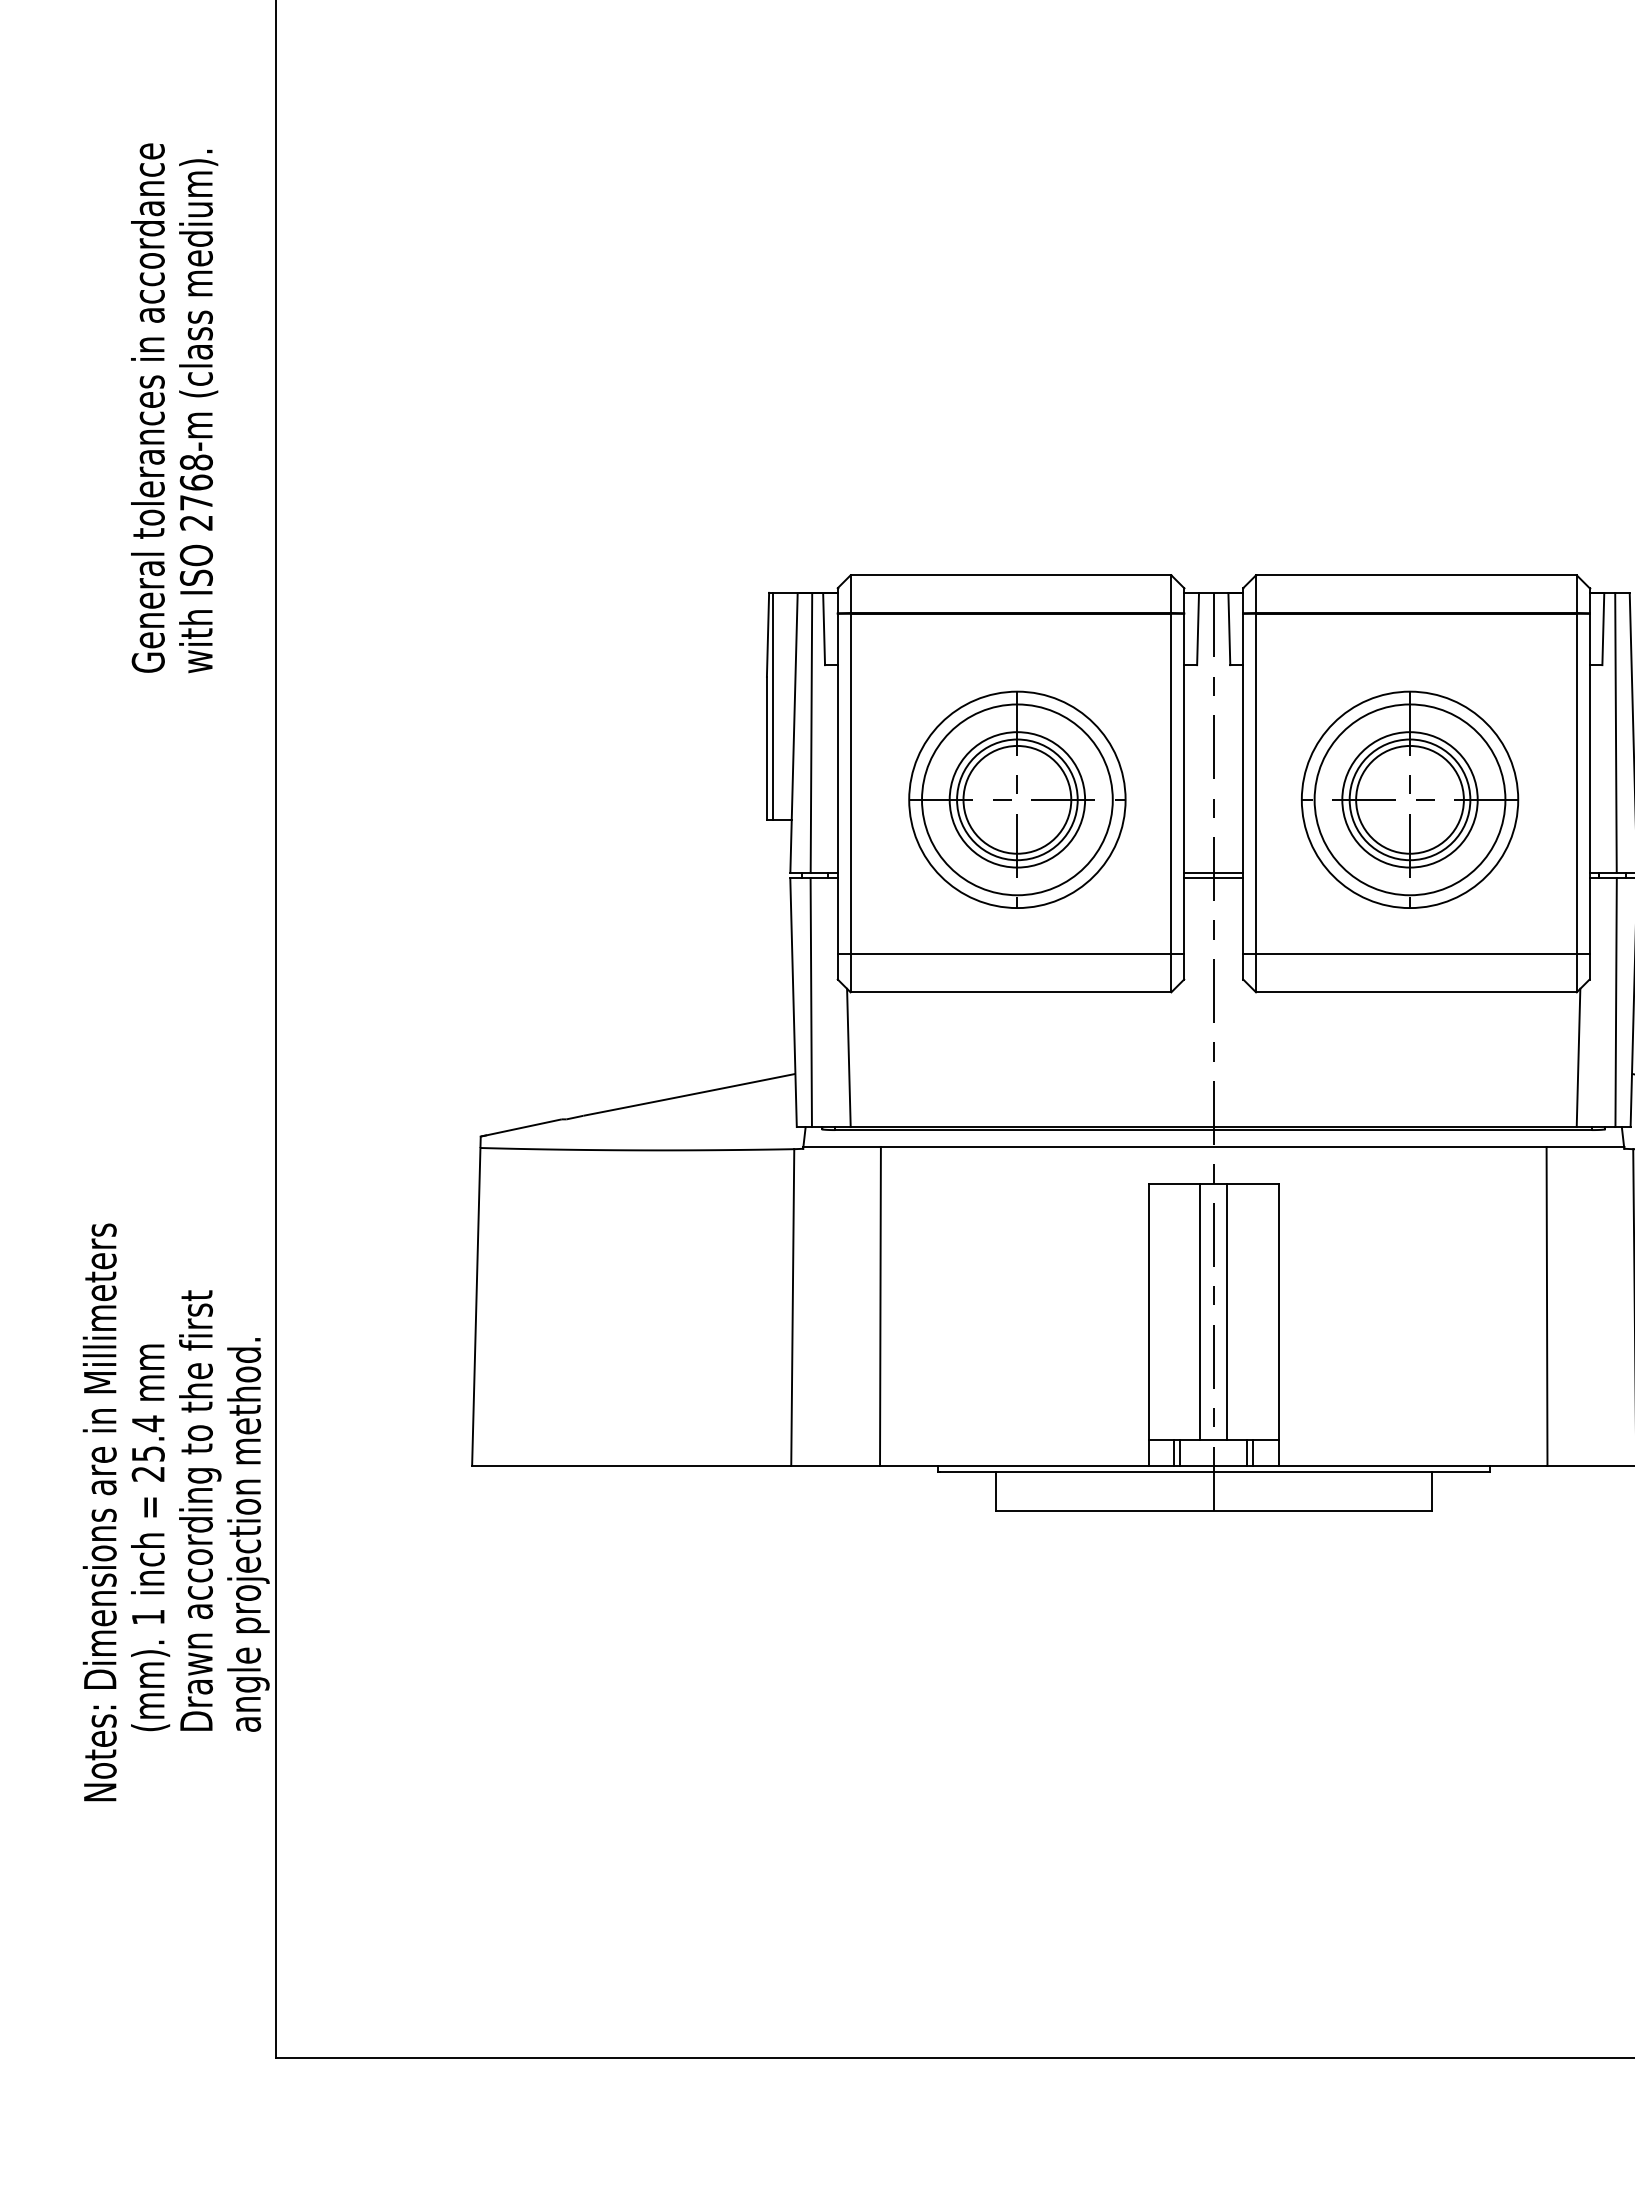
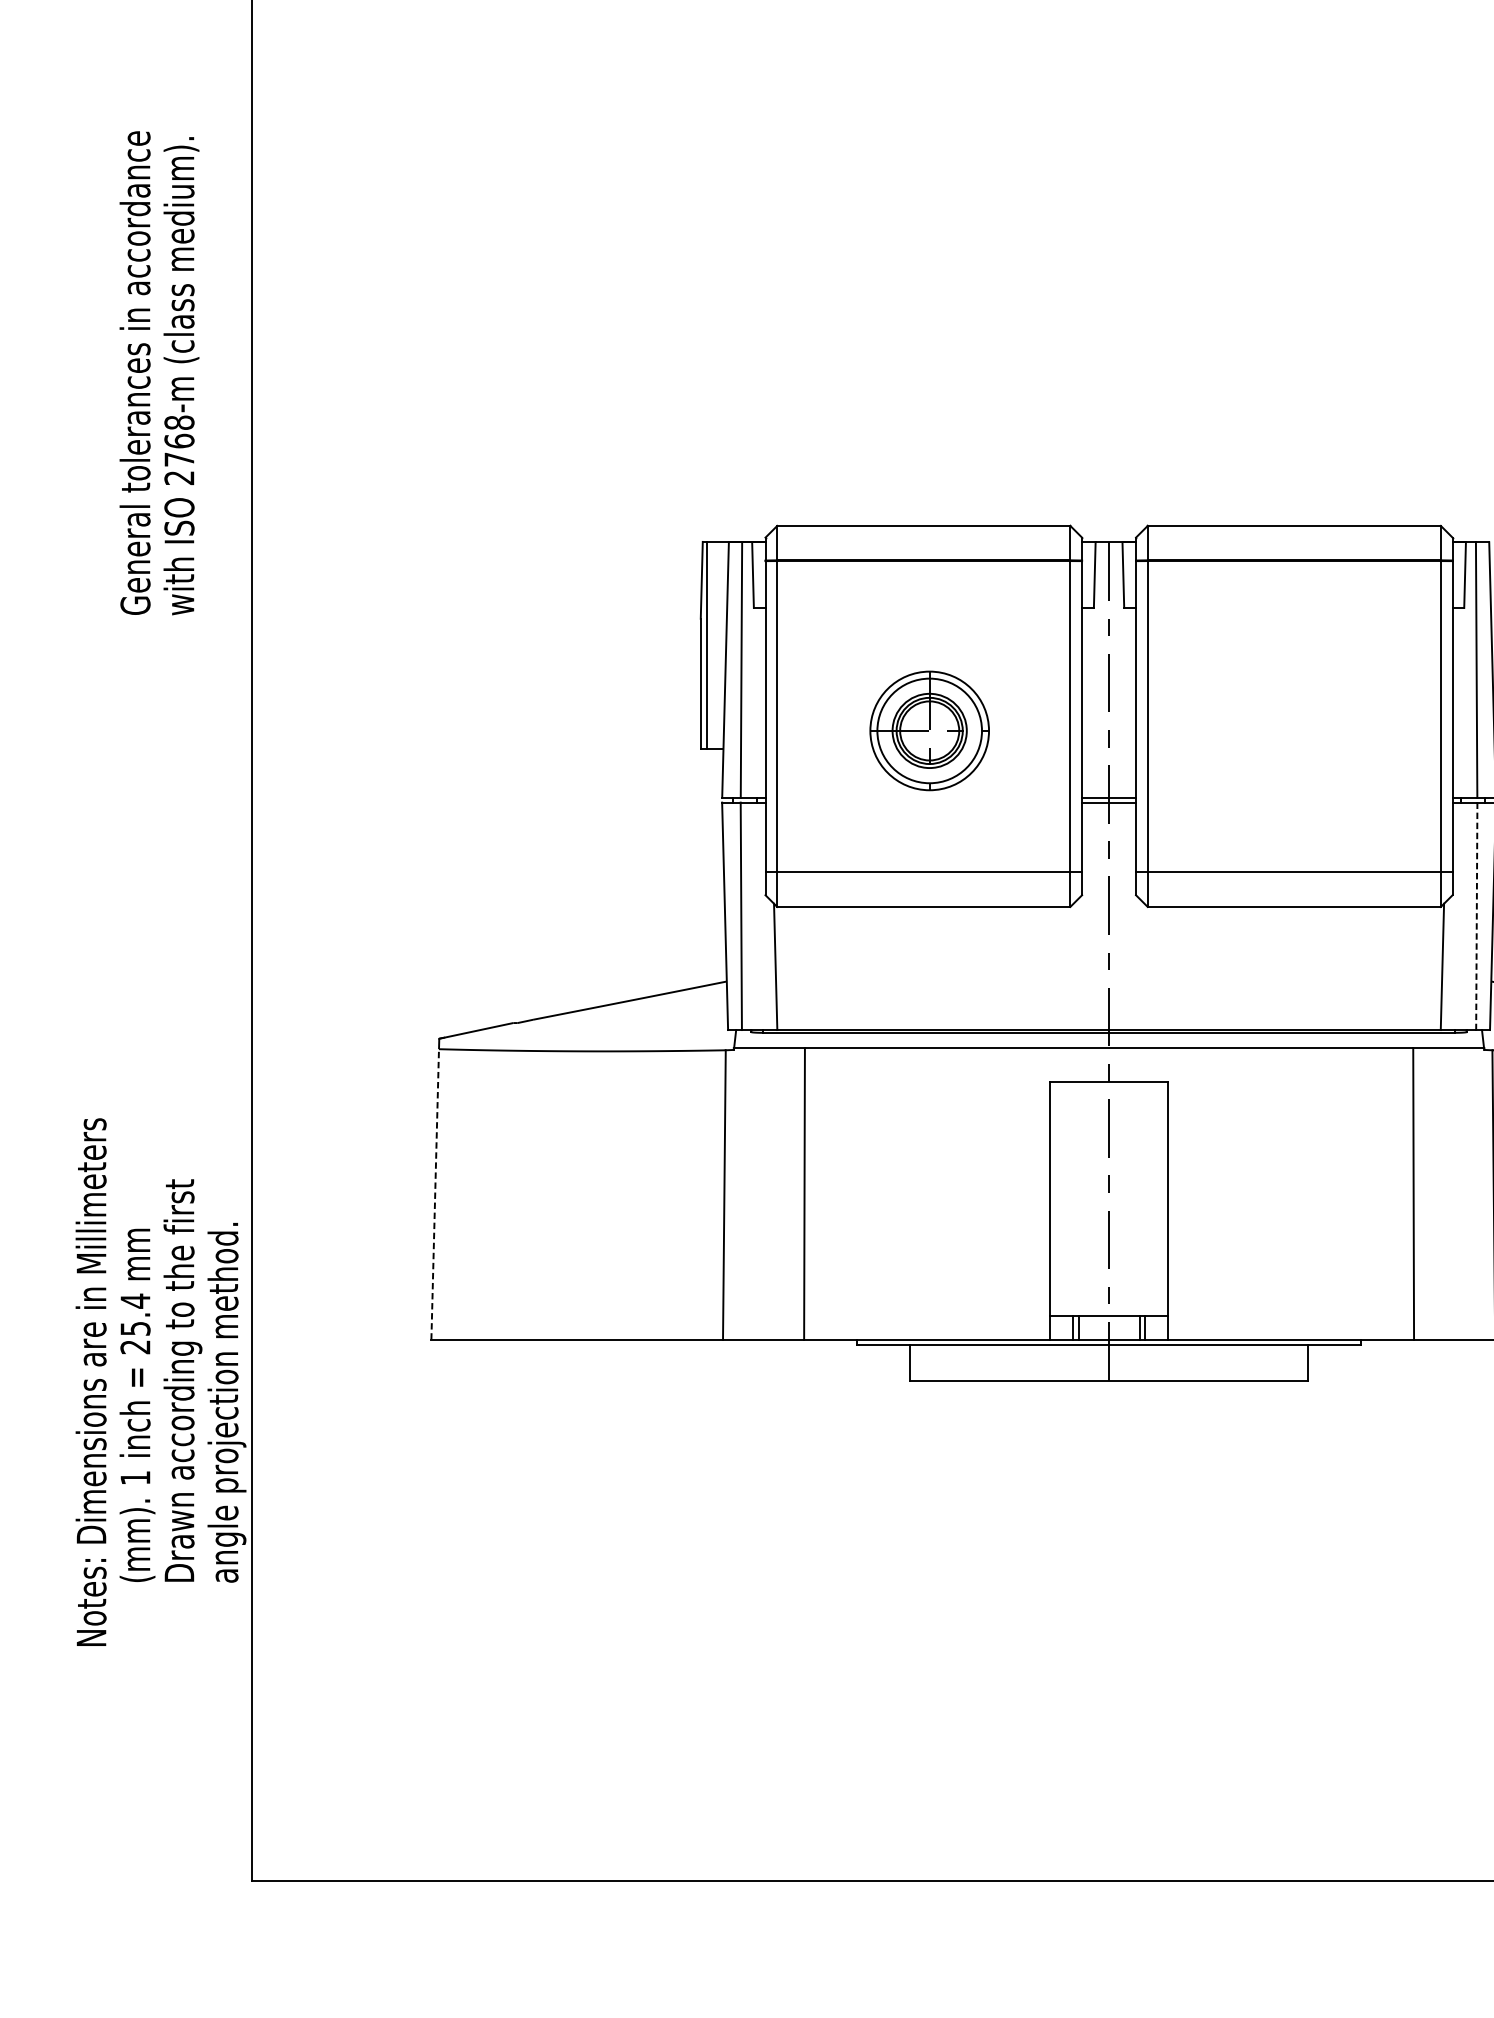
part: (1017, 799) -> (929, 730), size x0.6
part: (1410, 799) -> (1288, 730), removed
line: (1616, 1003) -> (1477, 917), solid -> dashed
line: (476, 1306) -> (435, 1194), solid -> dashed
line: (1200, 1311) -> (1096, 1198), removed
line: (1227, 1311) -> (1121, 1198), removed

